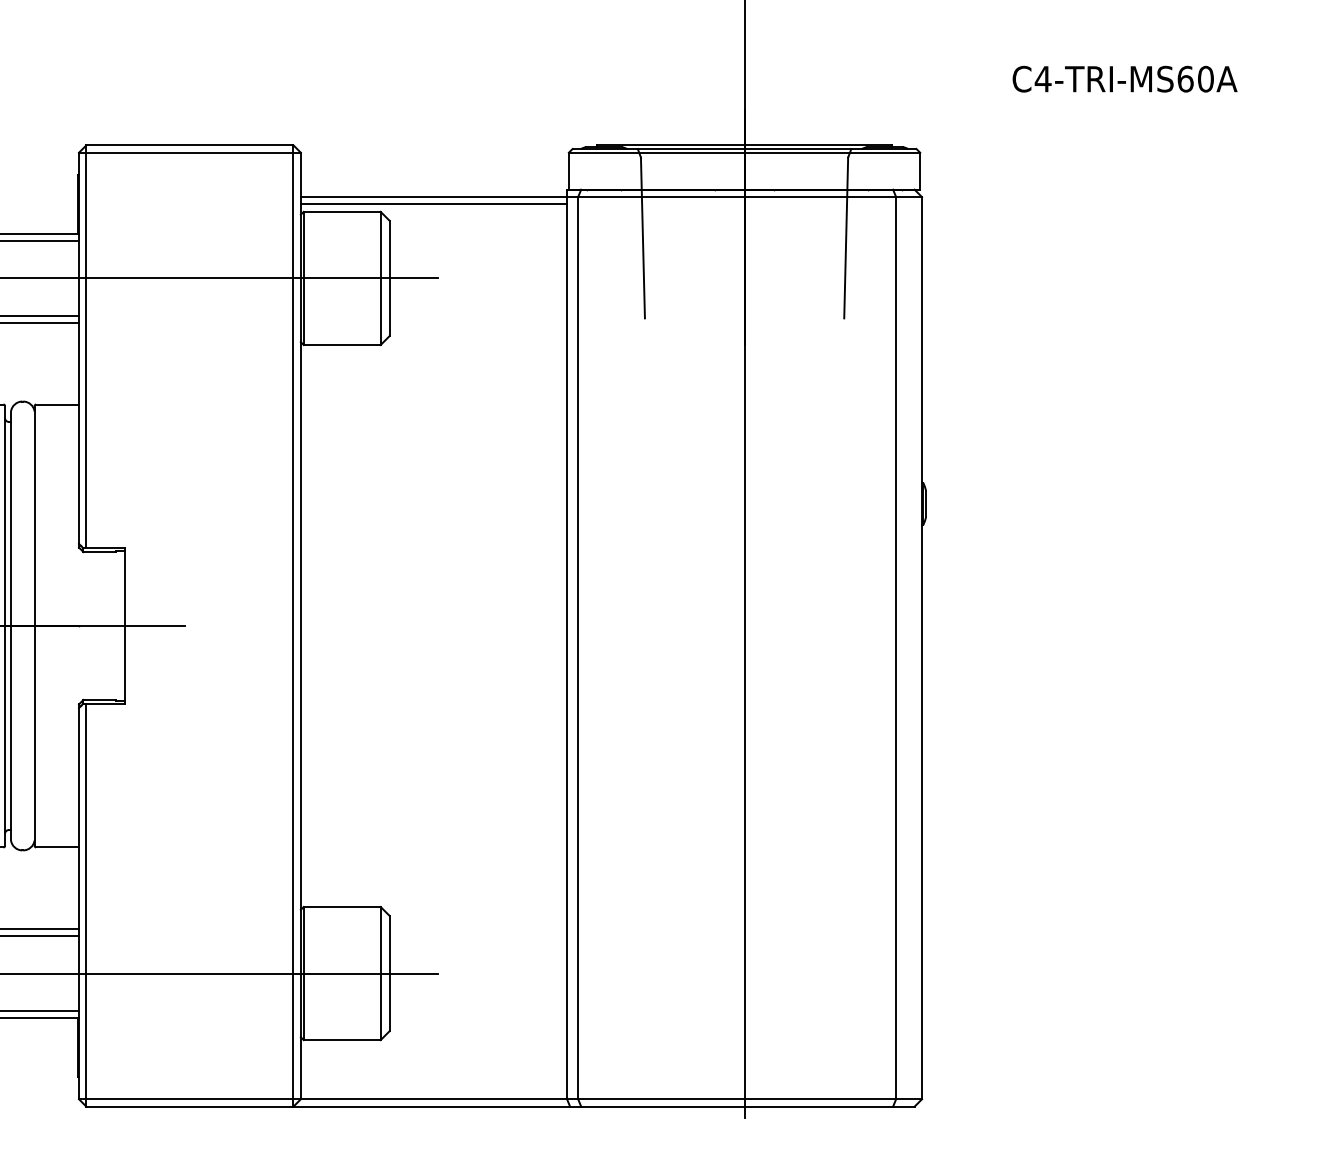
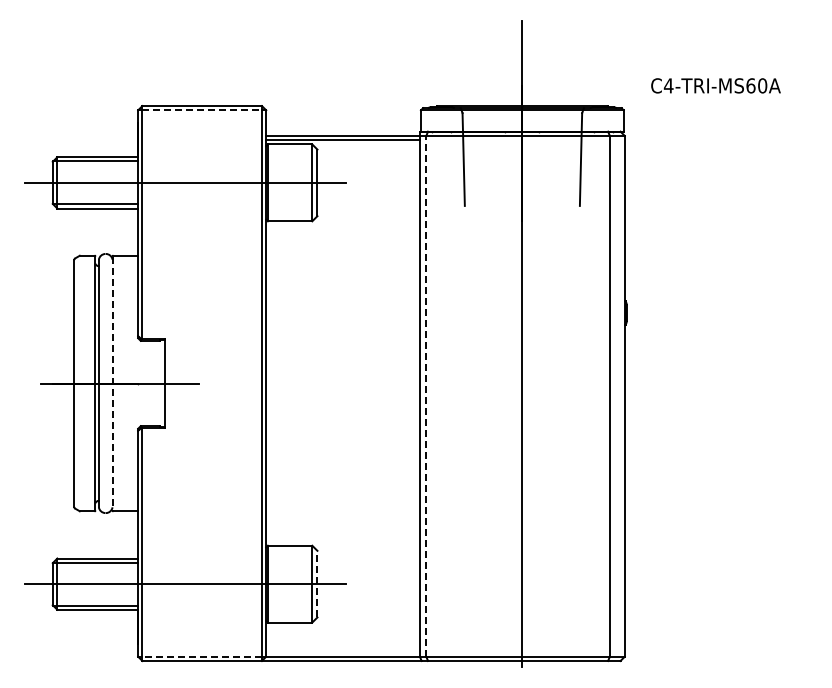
text: (1124, 78) -> (715, 85), moved
line: (190, 153) -> (202, 110), solid -> dashed
line: (34, 625) -> (112, 383), solid -> dashed
line: (578, 646) -> (426, 395), solid -> dashed
line: (389, 972) -> (317, 583), solid -> dashed
line: (190, 1098) -> (202, 656), solid -> dashed

